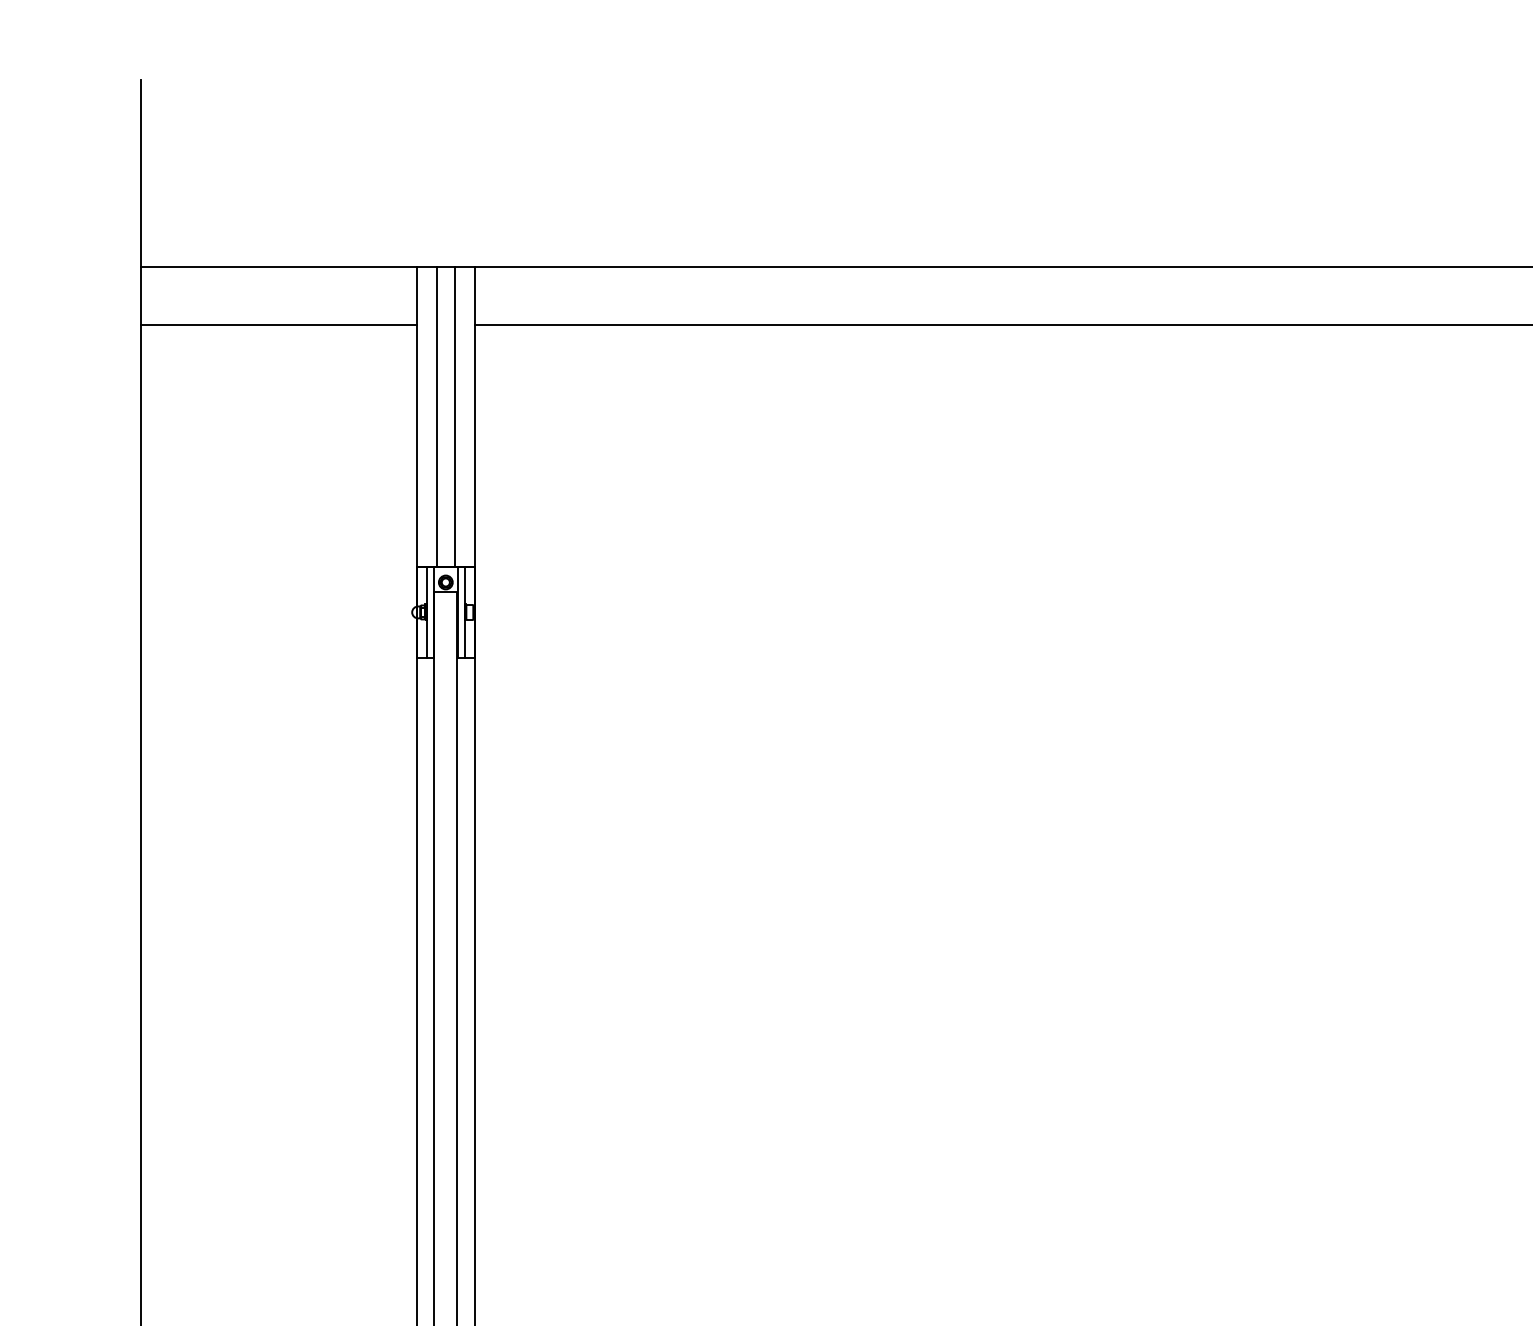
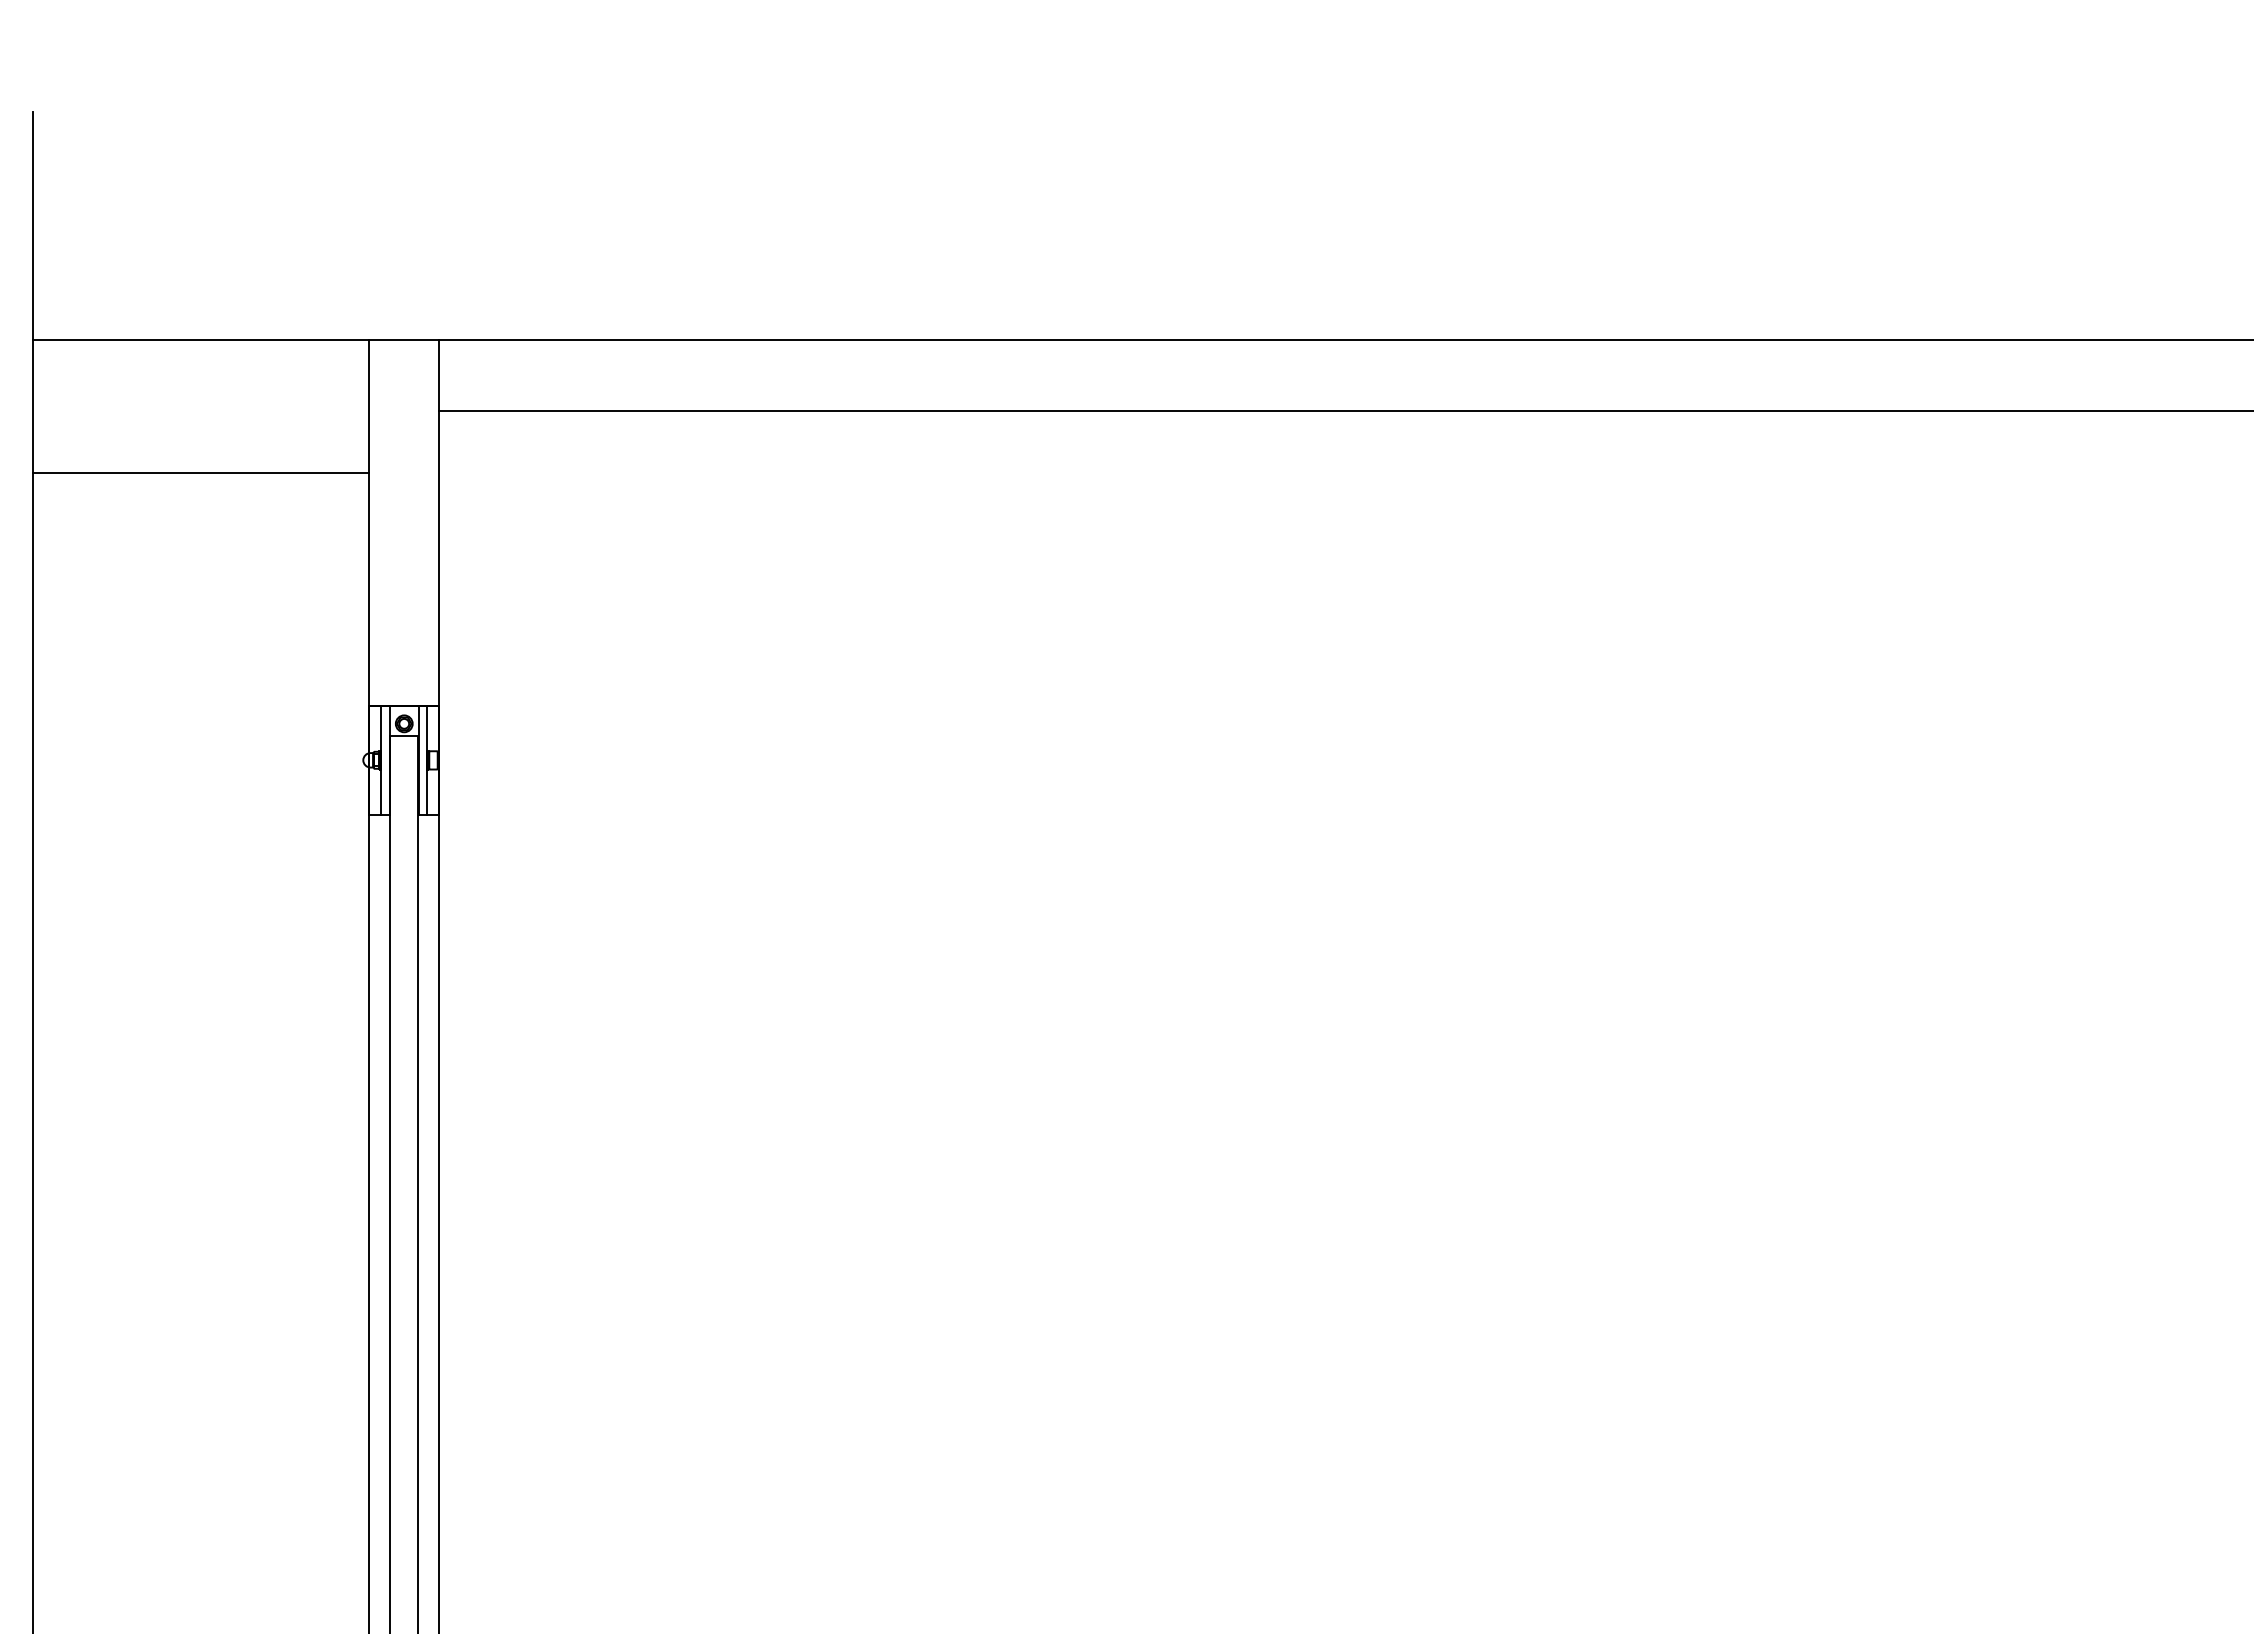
line: (278, 325) -> (200, 472), moved
line: (436, 417) -> (393, 522), removed
line: (454, 417) -> (414, 522), removed

